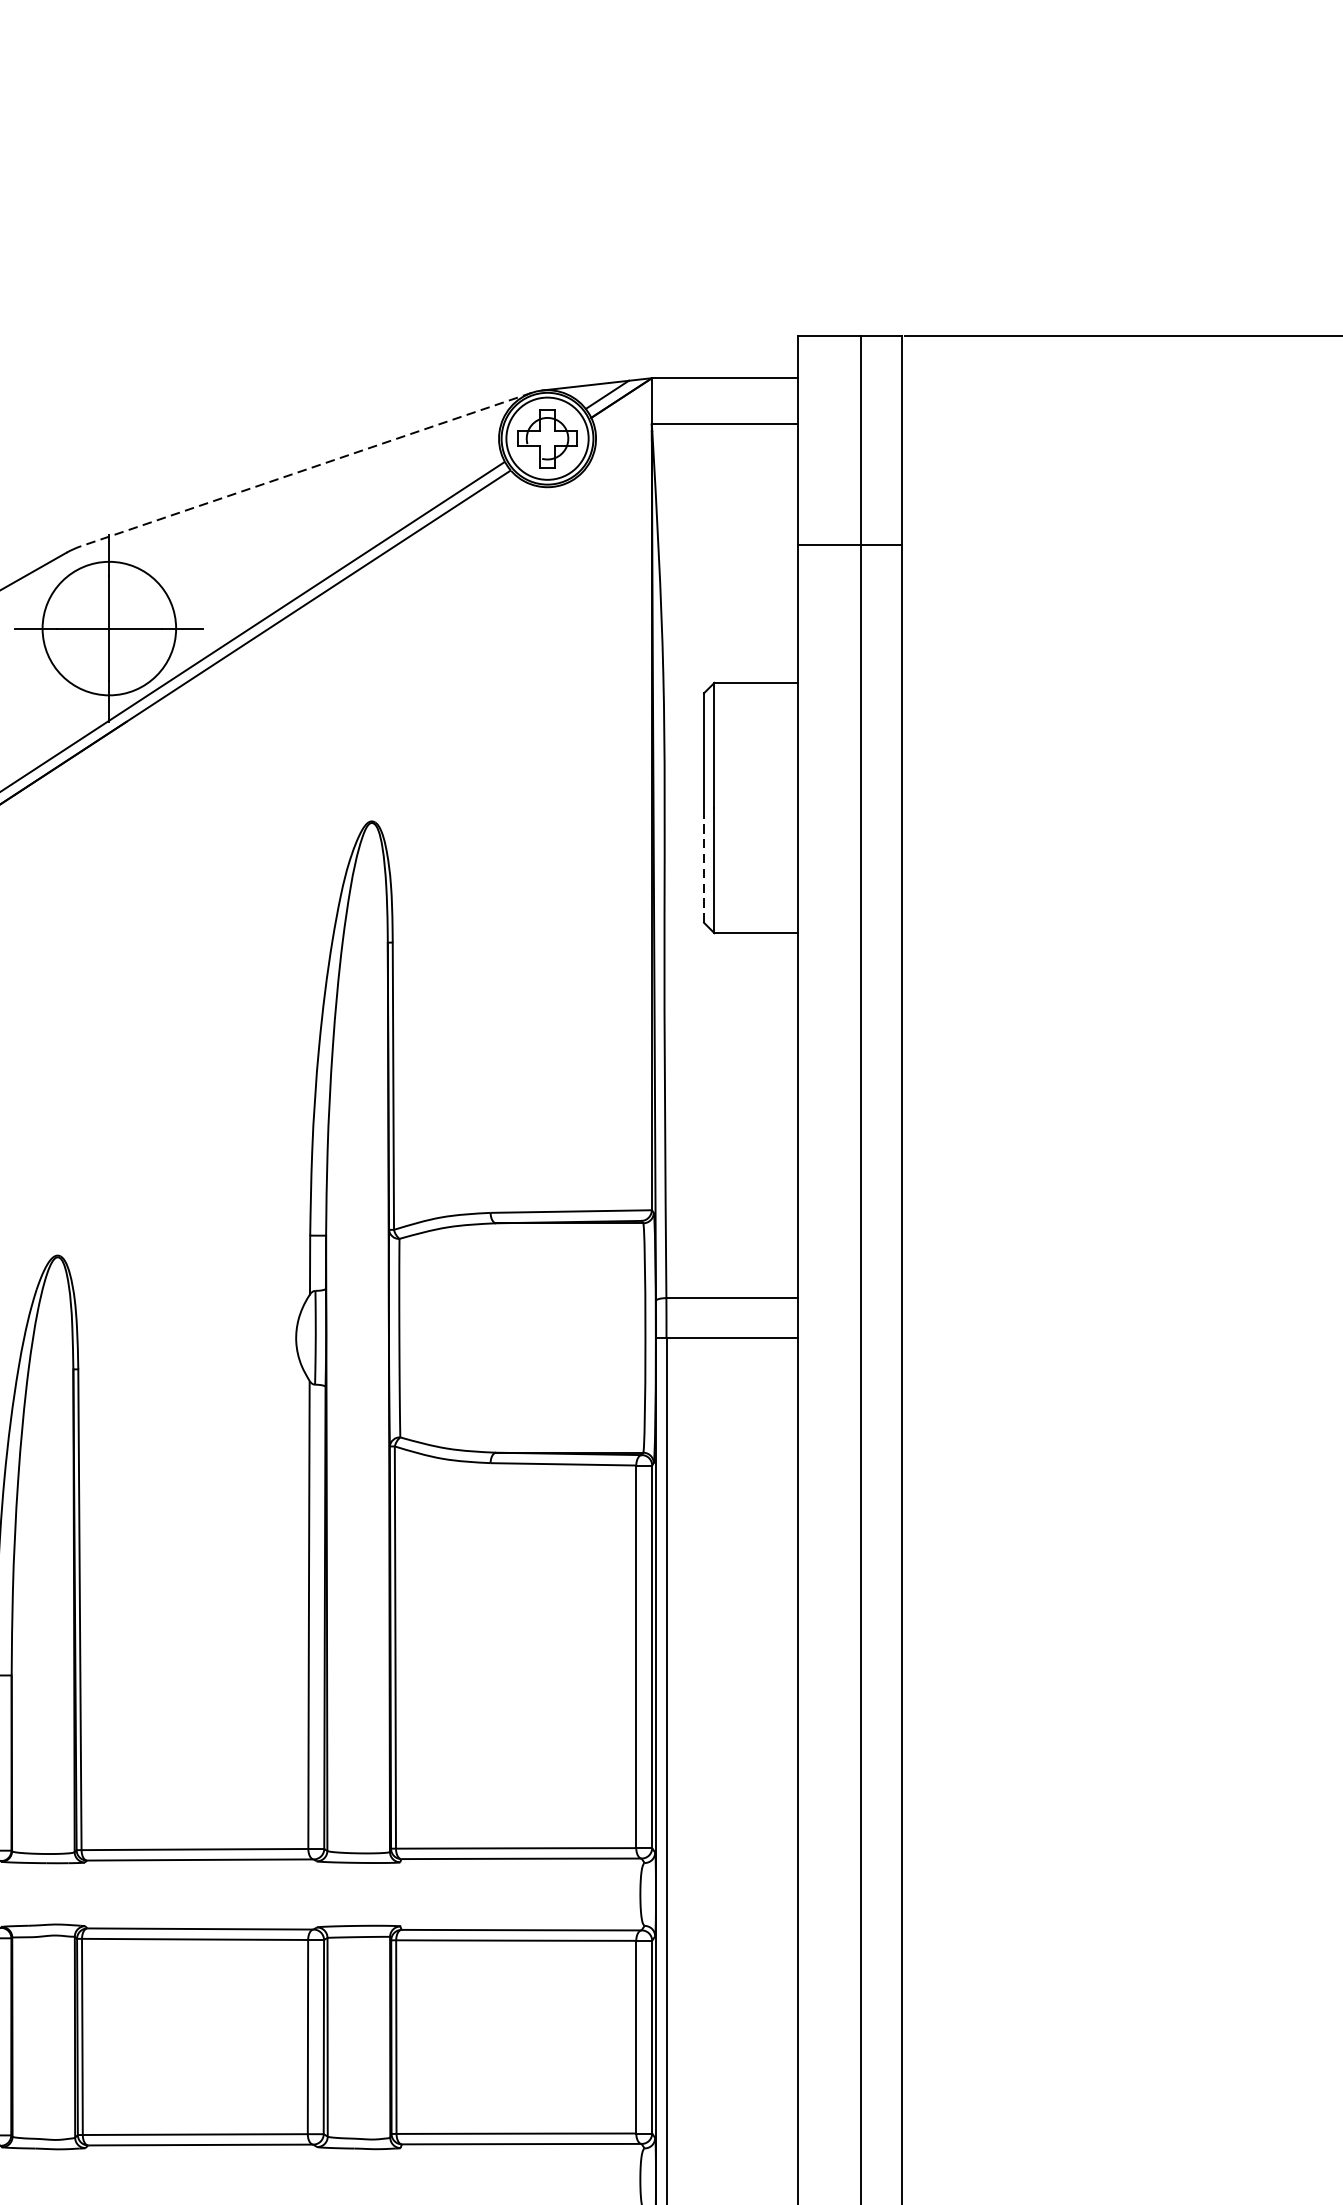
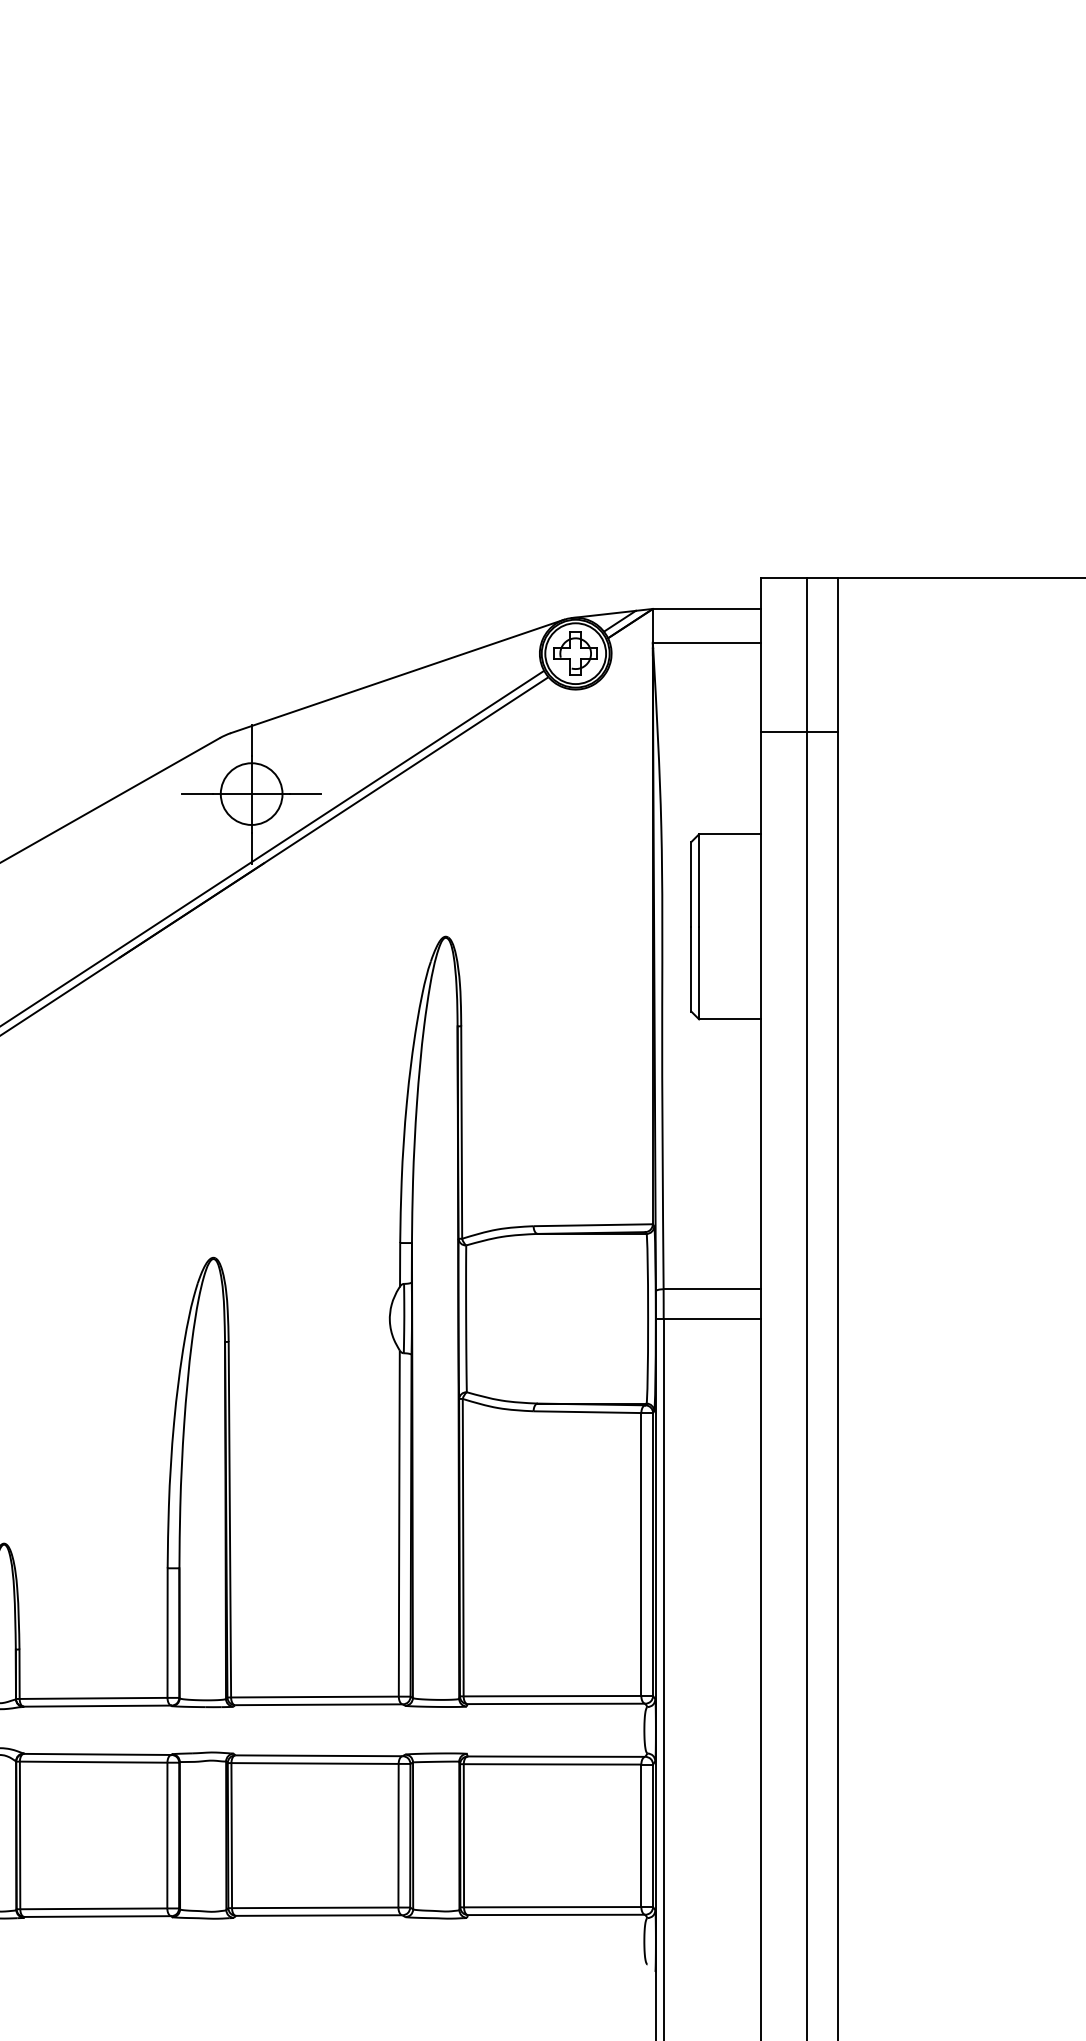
line: (306, 469) -> (397, 676), dashed -> solid
circle: (109, 627) -> (251, 793), size x0.62
line: (704, 864) -> (691, 968), dashed -> solid

